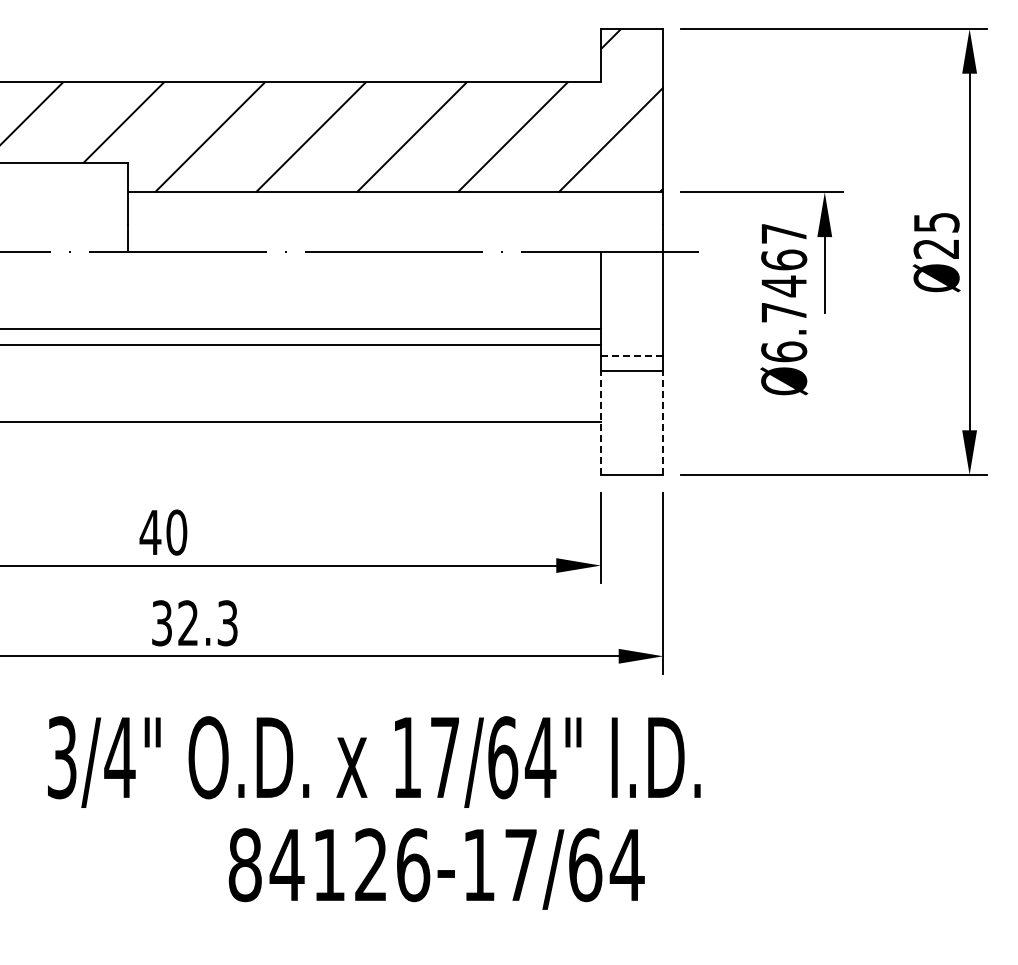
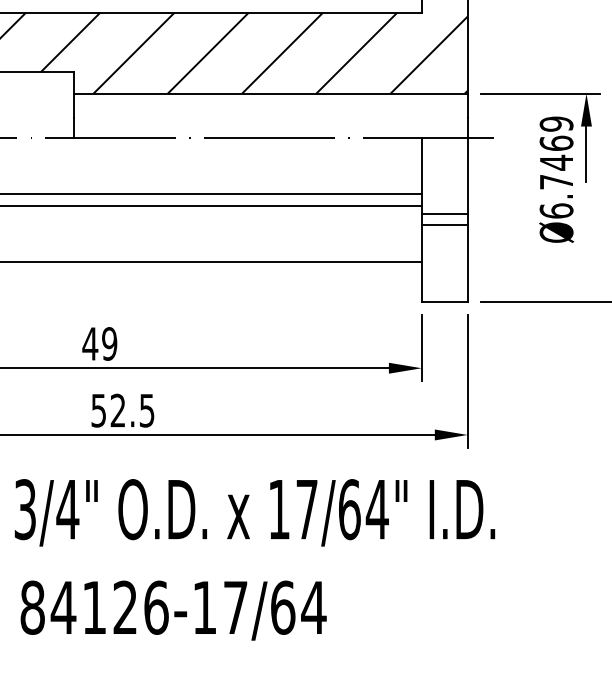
text: (784, 233) -> (556, 123), Ø6.7467 -> Ø6.7469
line: (631, 355) -> (444, 213), dashed -> solid
line: (600, 423) -> (421, 263), dashed -> solid
line: (663, 423) -> (467, 263), dashed -> solid
text: (176, 532) -> (109, 343), 40 -> 49
text: (194, 622) -> (122, 410), 32.3 -> 52.5
text: (436, 868) -> (173, 610), moved

